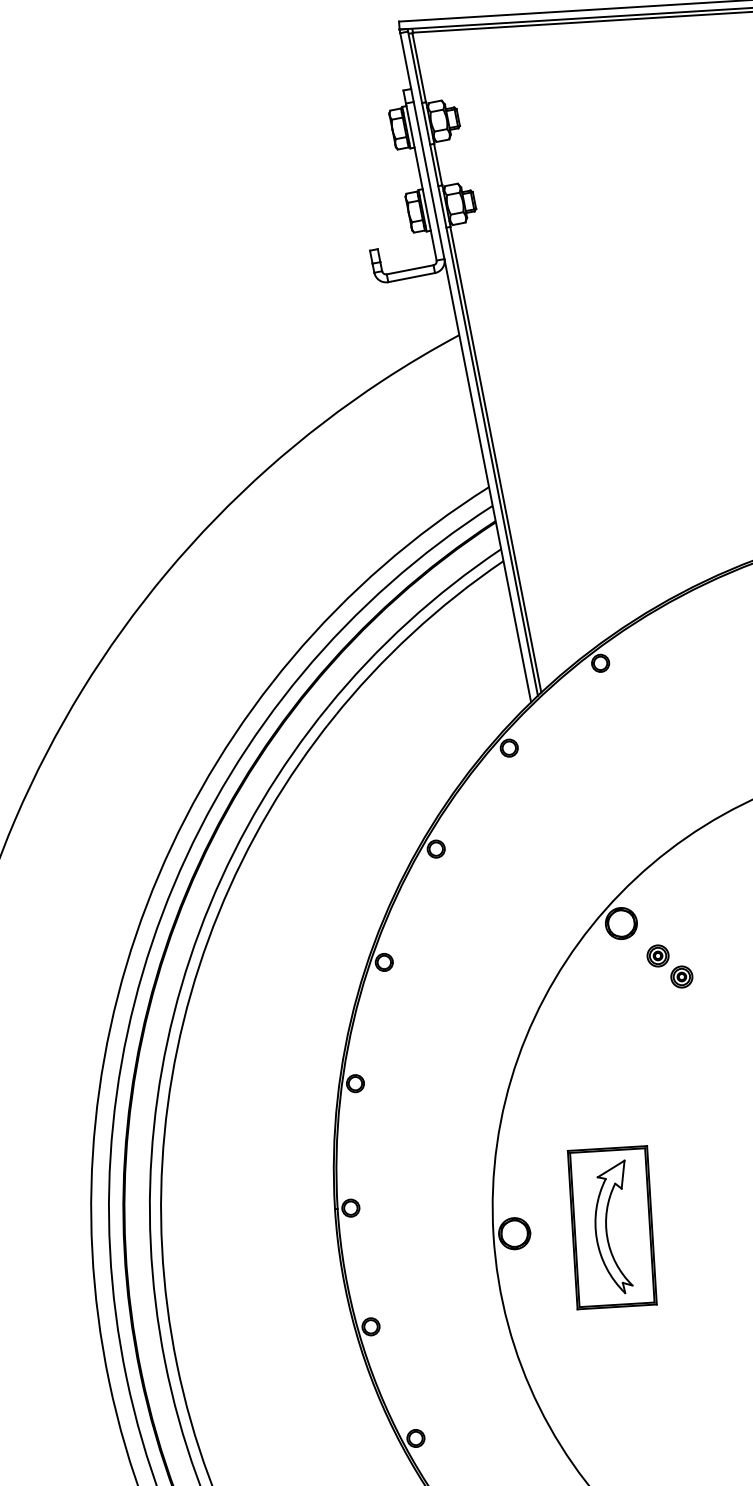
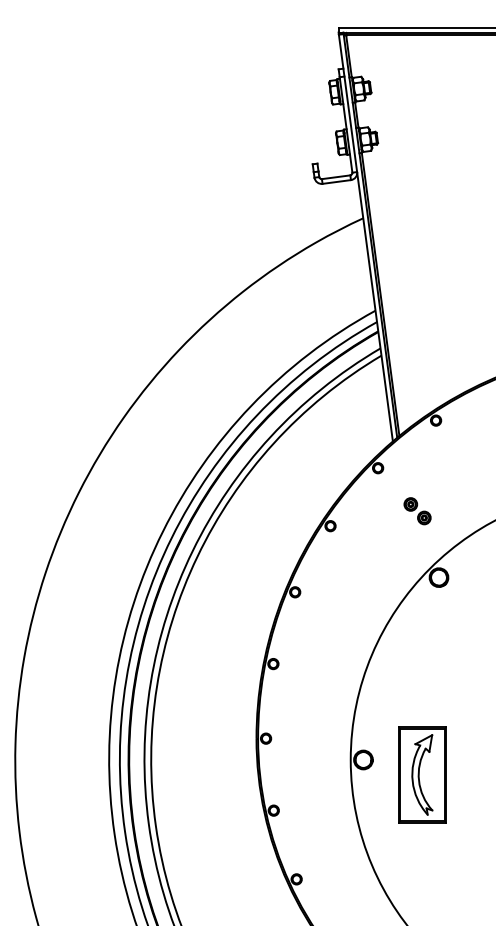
part: (669, 966) -> (417, 511), moved
part: (612, 1226) -> (422, 774), moved

